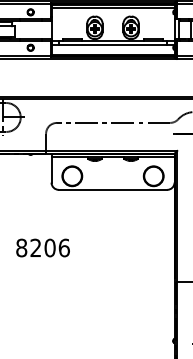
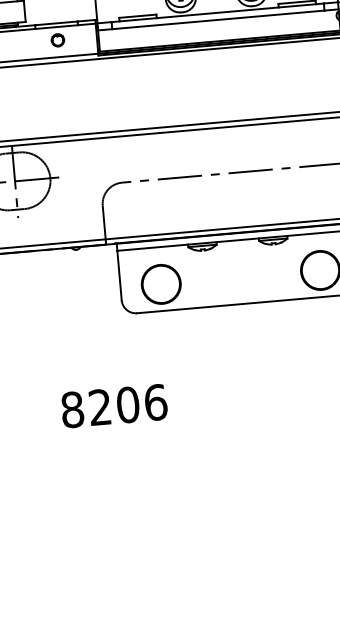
text: (42, 247) -> (113, 405), moved

